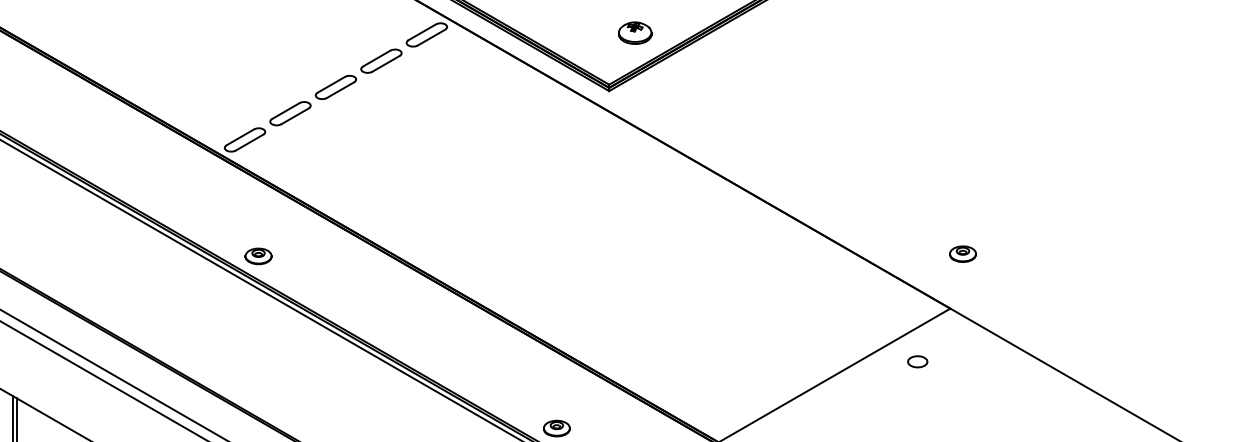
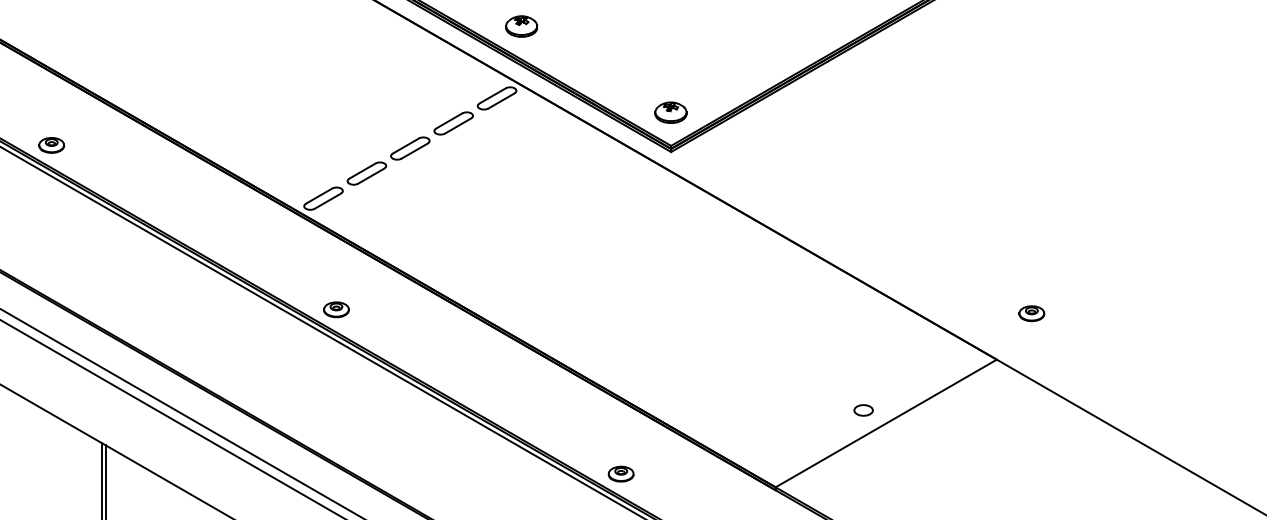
part: (634, 32) -> (670, 112), moved
part: (962, 253) -> (1031, 313), moved
part: (917, 361) -> (863, 410), moved

